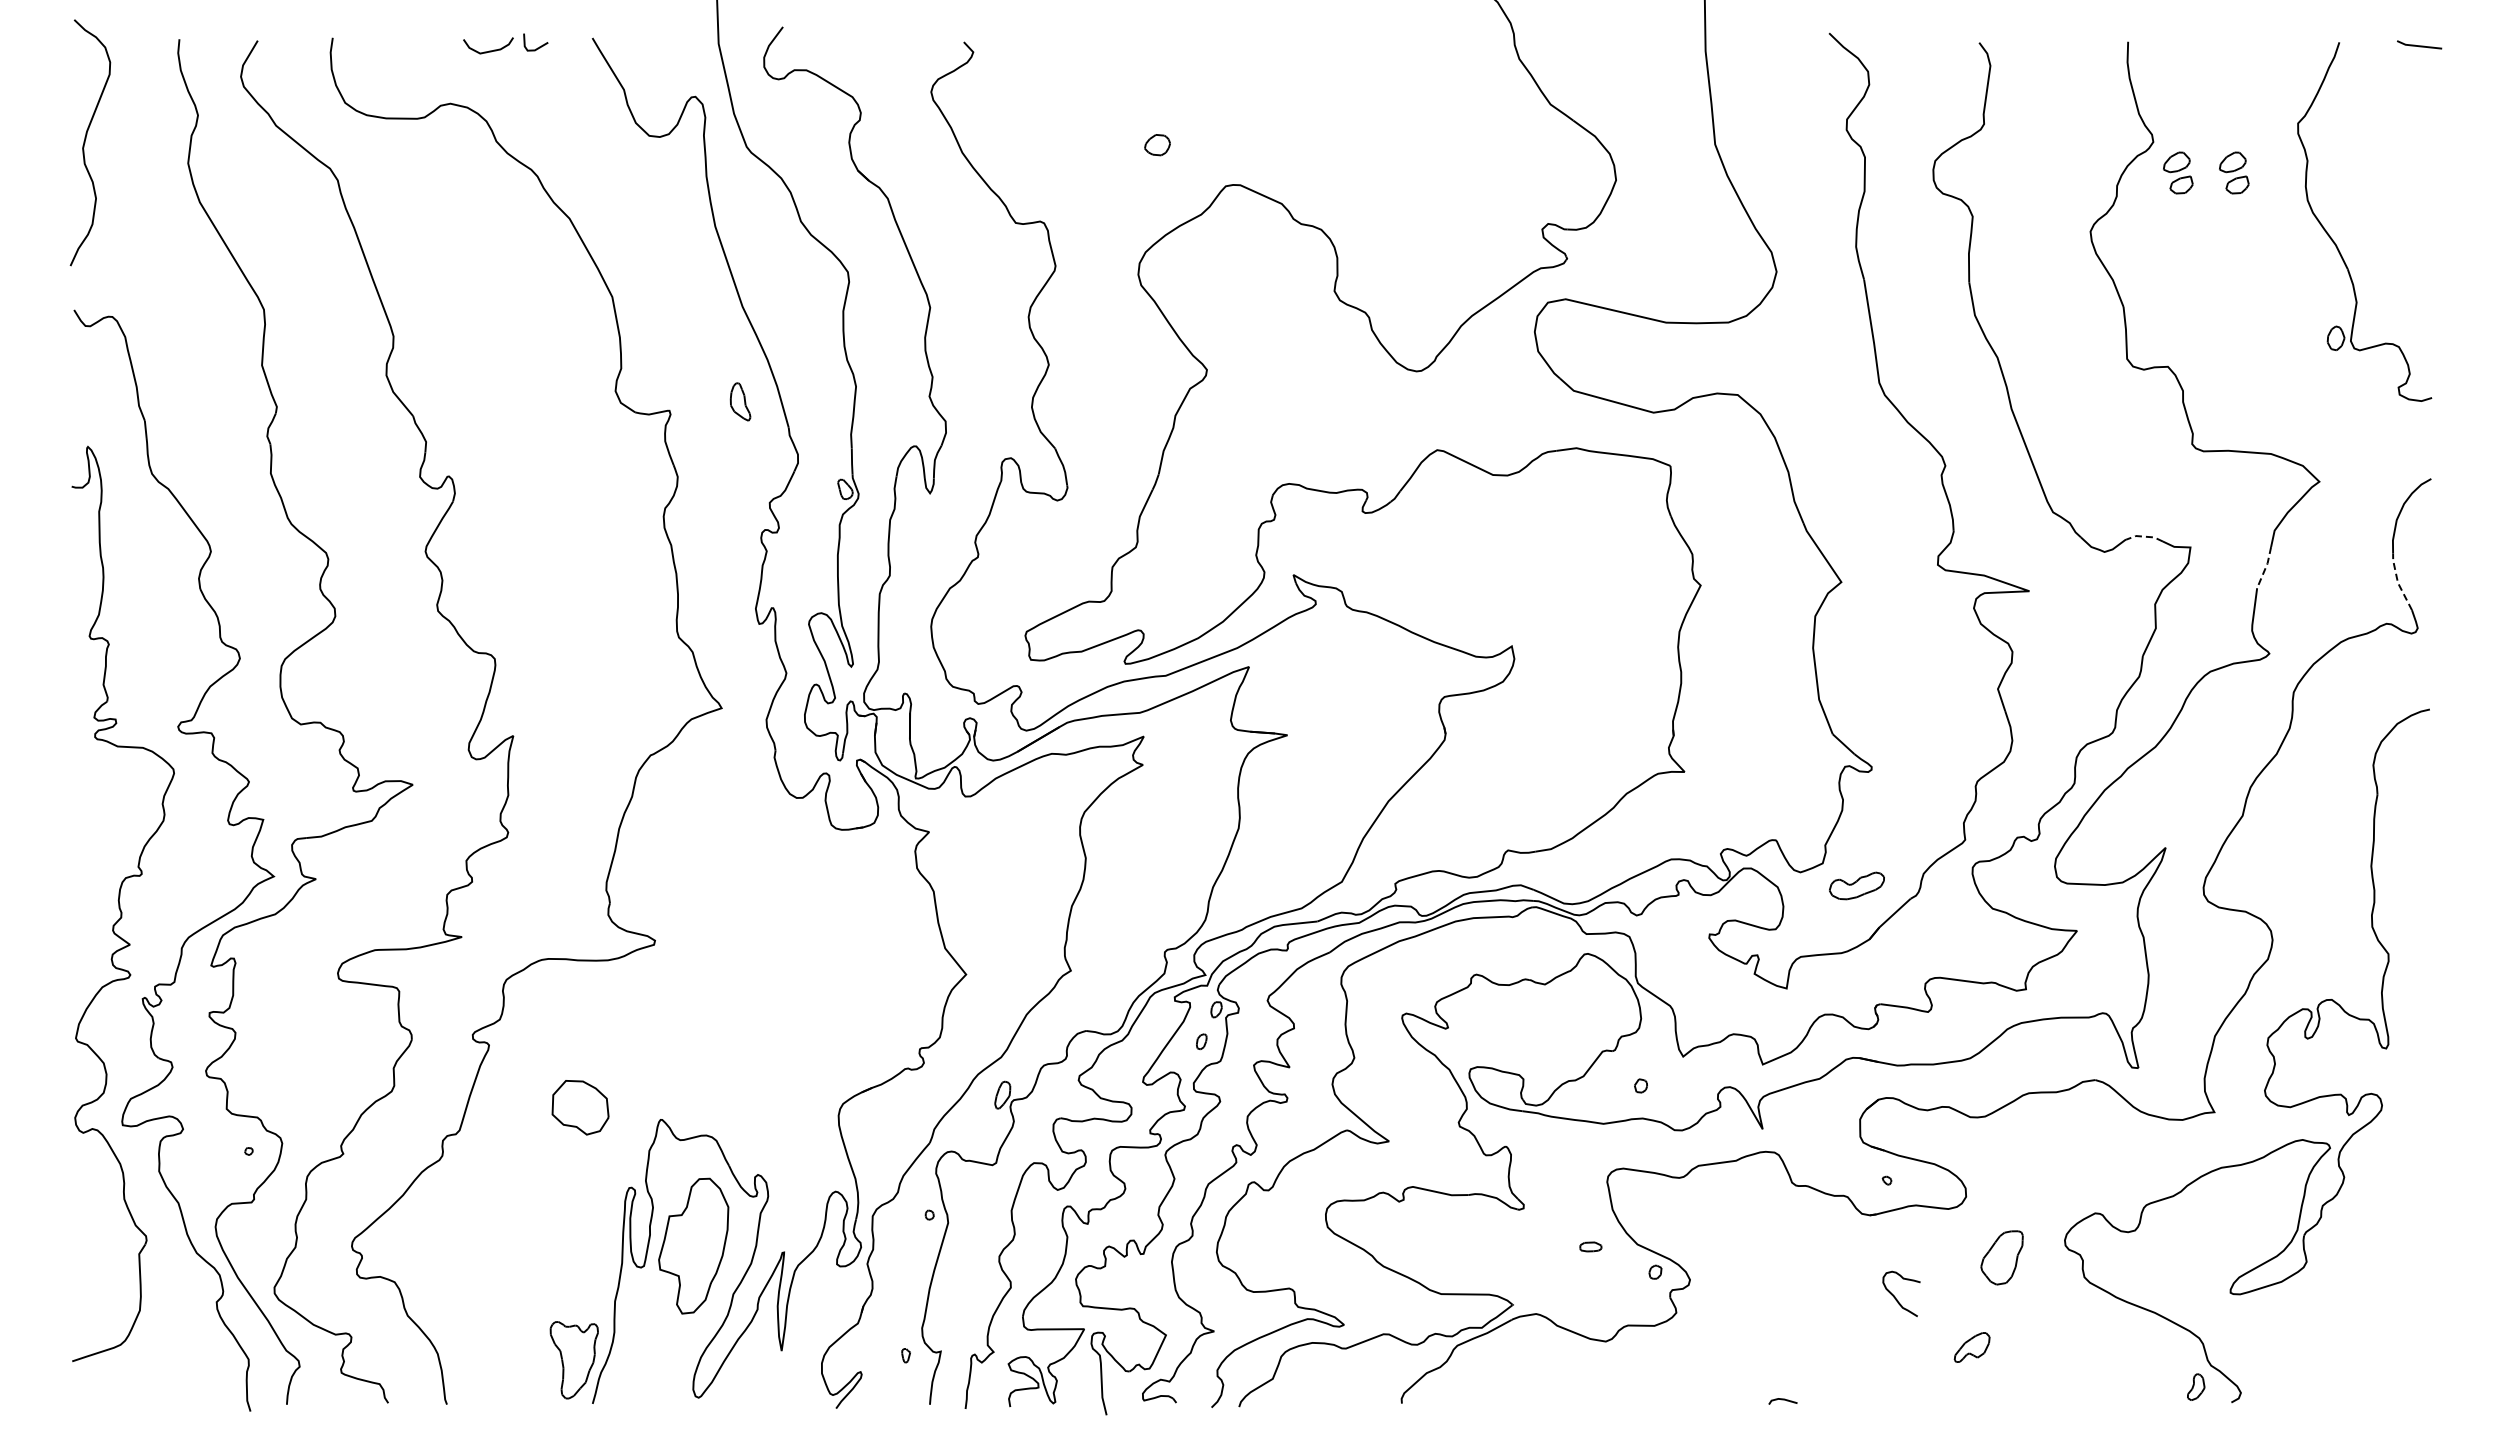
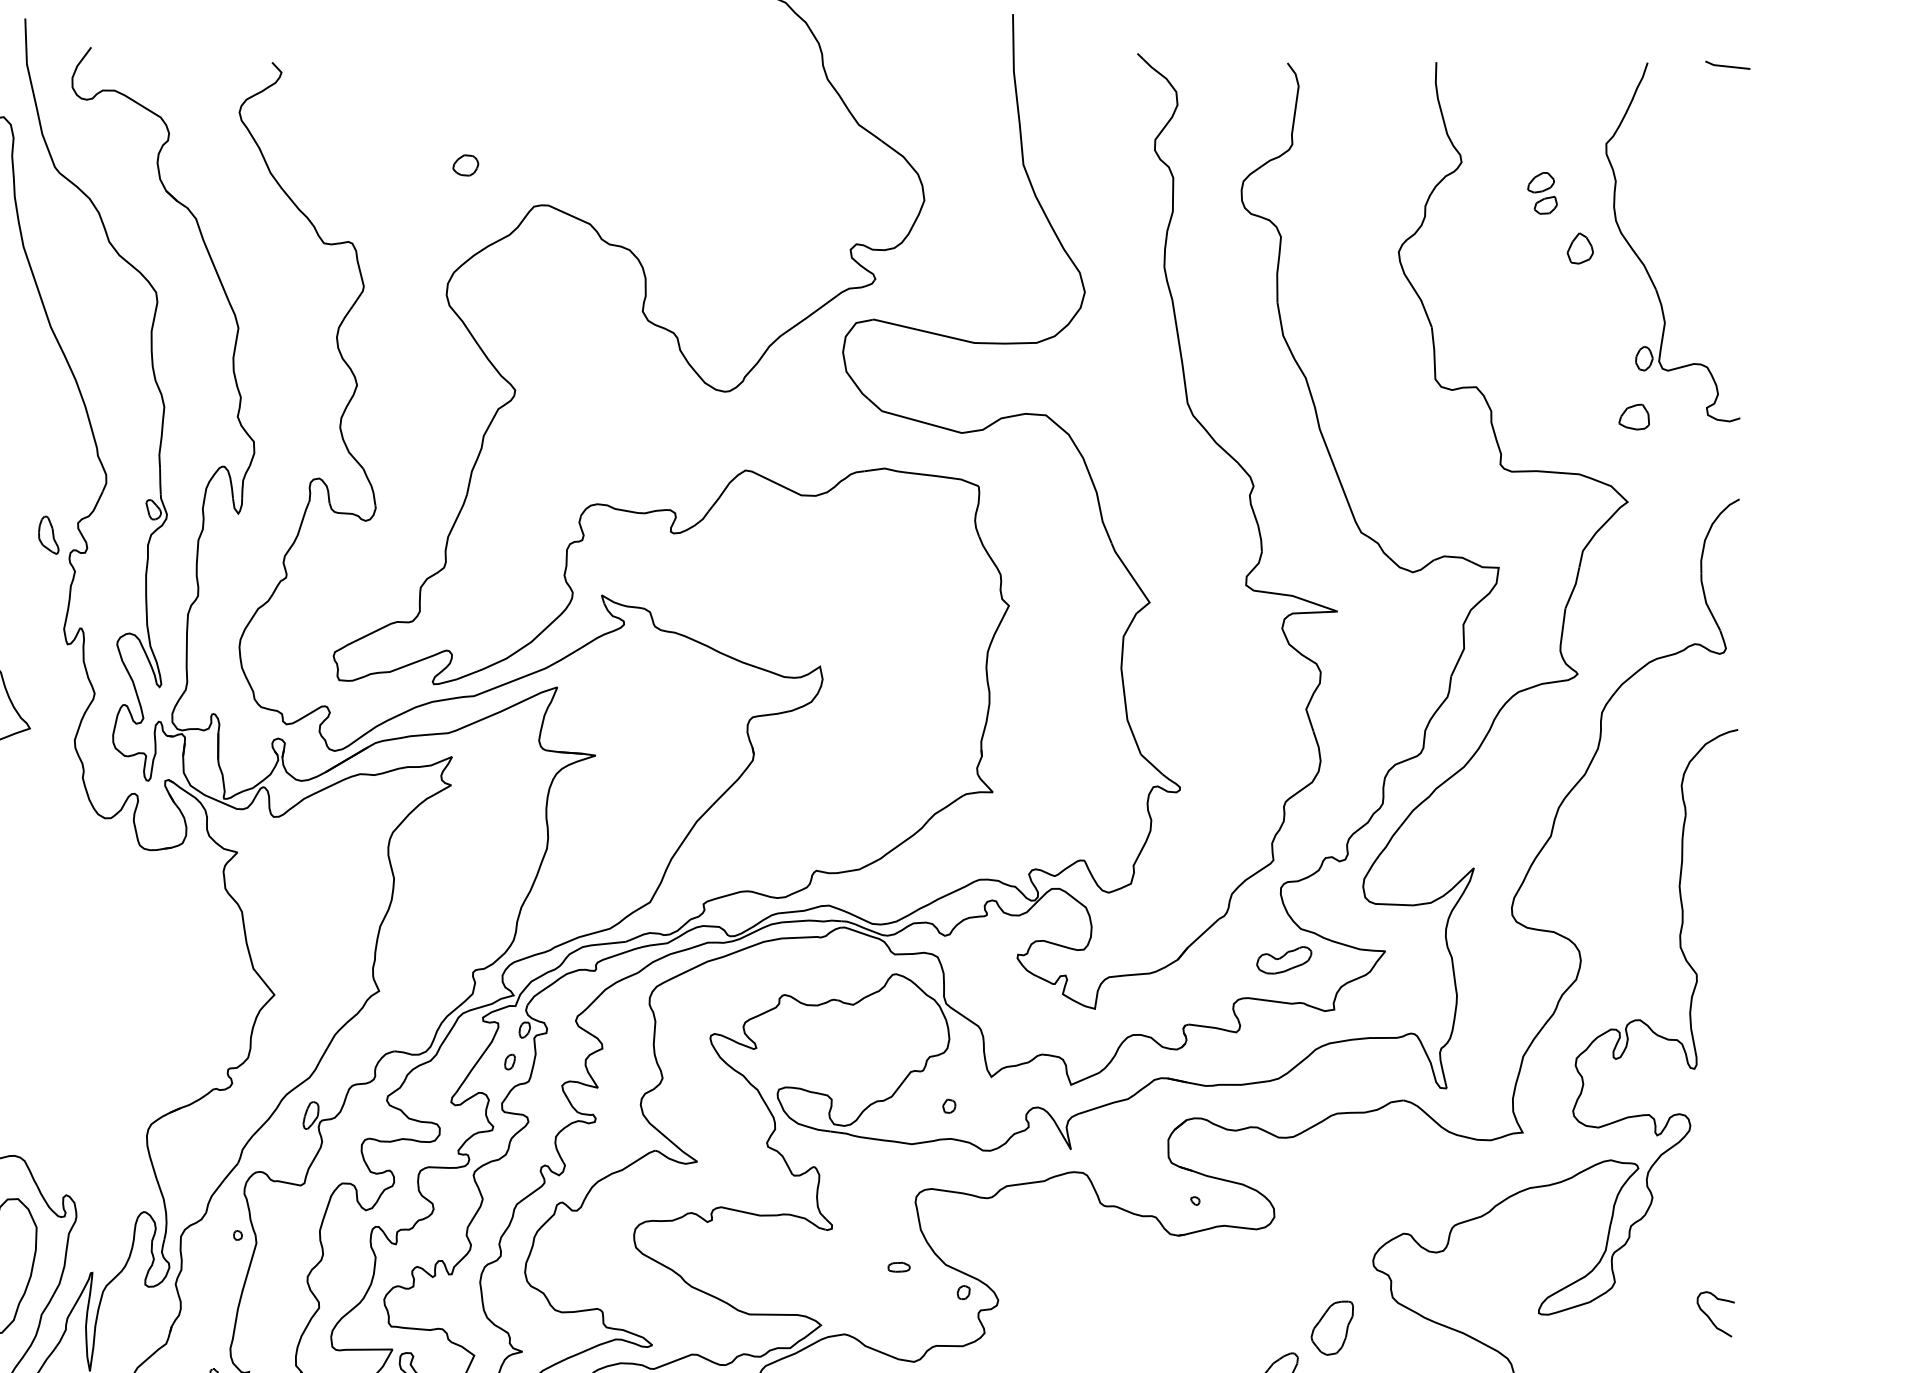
part: (2178, 172) -> (1486, 192), removed
part: (2271, 228) -> (1579, 248), added
part: (2325, 396) -> (1633, 416), added
part: (740, 401) -> (48, 534), moved
line: (2144, 536) -> (1452, 556), dashed -> solid
line: (2265, 568) -> (1573, 588), dashed -> solid
line: (2397, 582) -> (1705, 602), dashed -> solid
part: (1856, 885) -> (1283, 959), moved
part: (2001, 1257) -> (1331, 1327), moved
curve: (1895, 1296) -> (1709, 1316), moved

